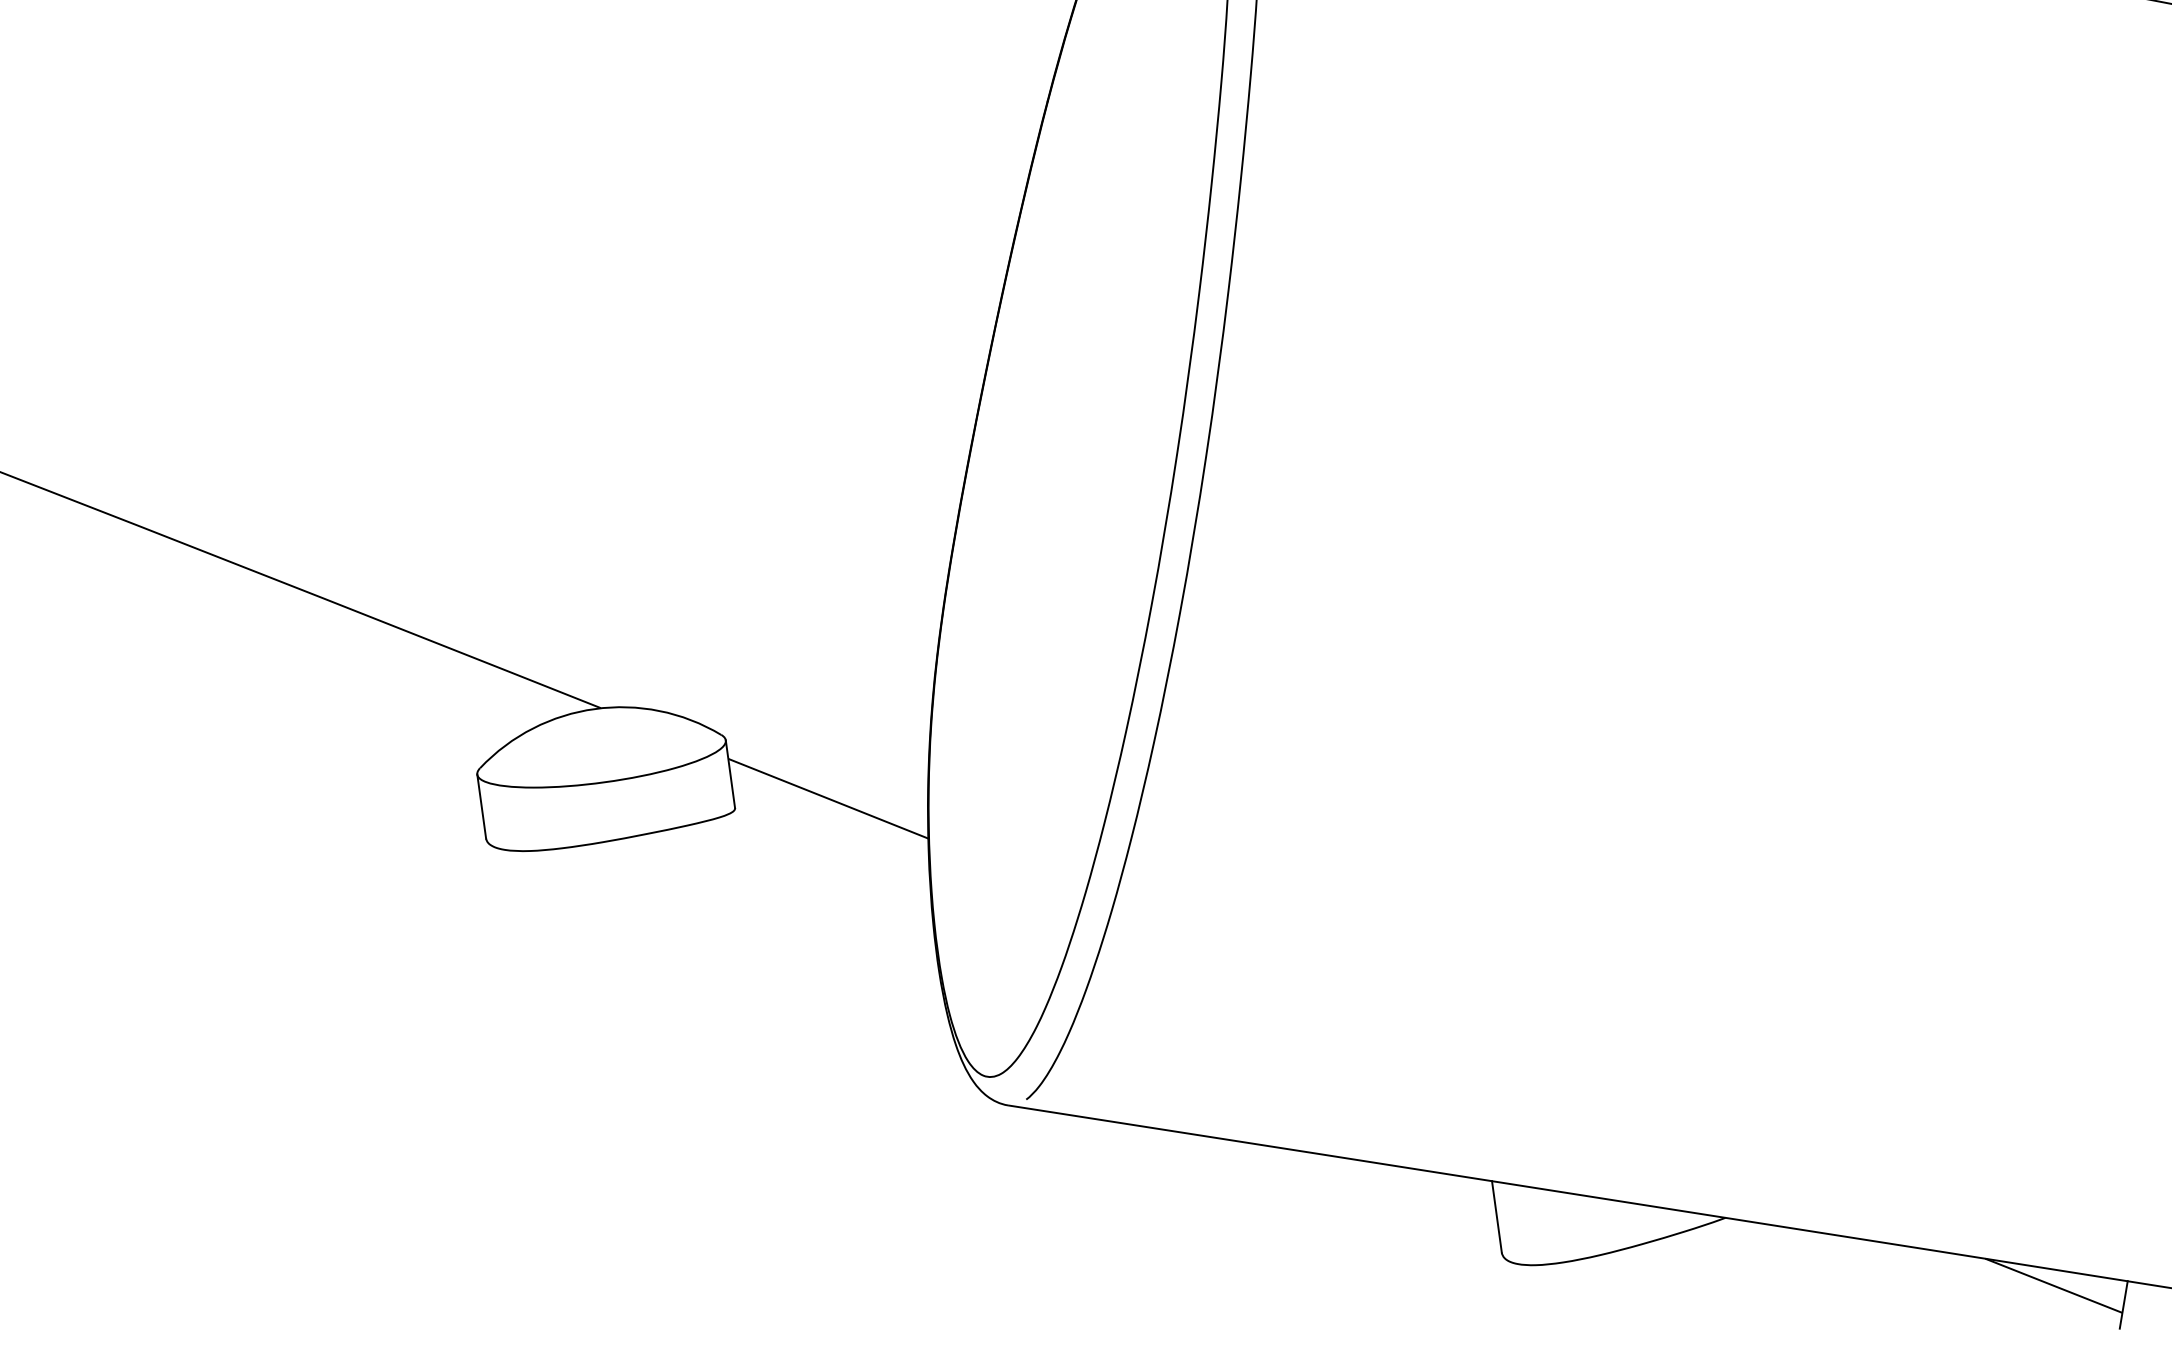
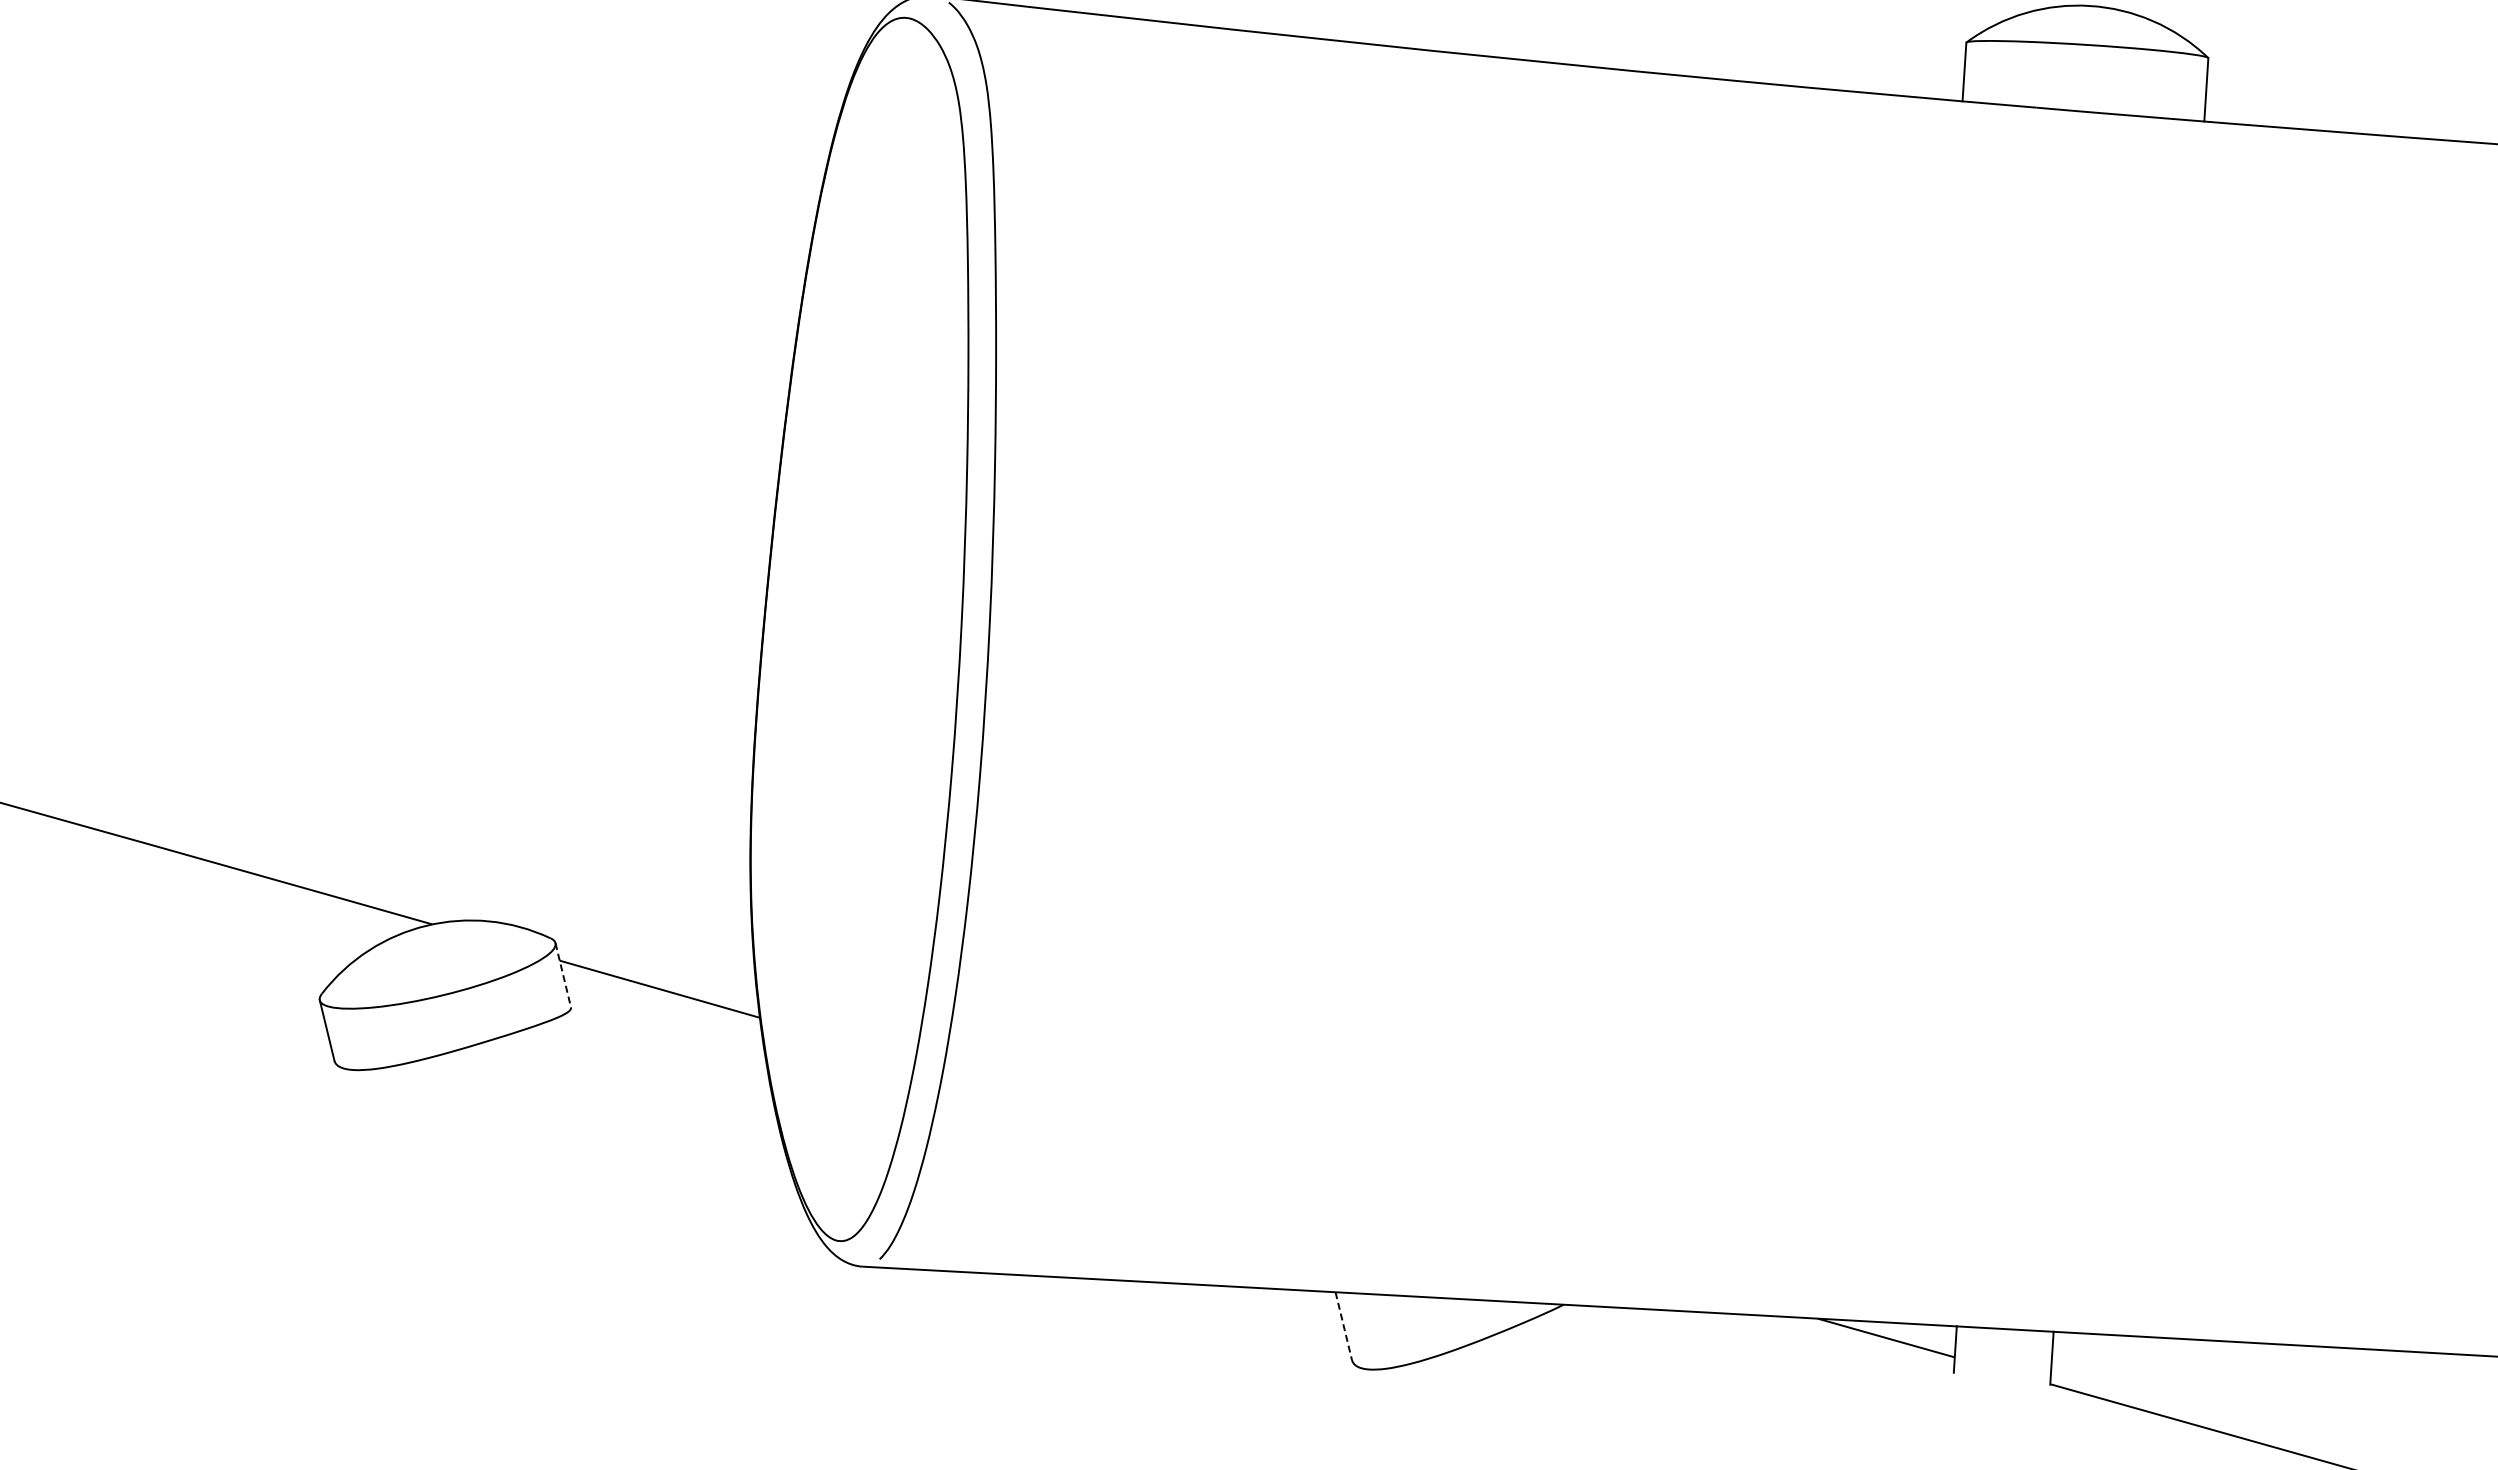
line: (730, 774) -> (563, 975), solid -> dashed
line: (1496, 1217) -> (1343, 1326), solid -> dashed

